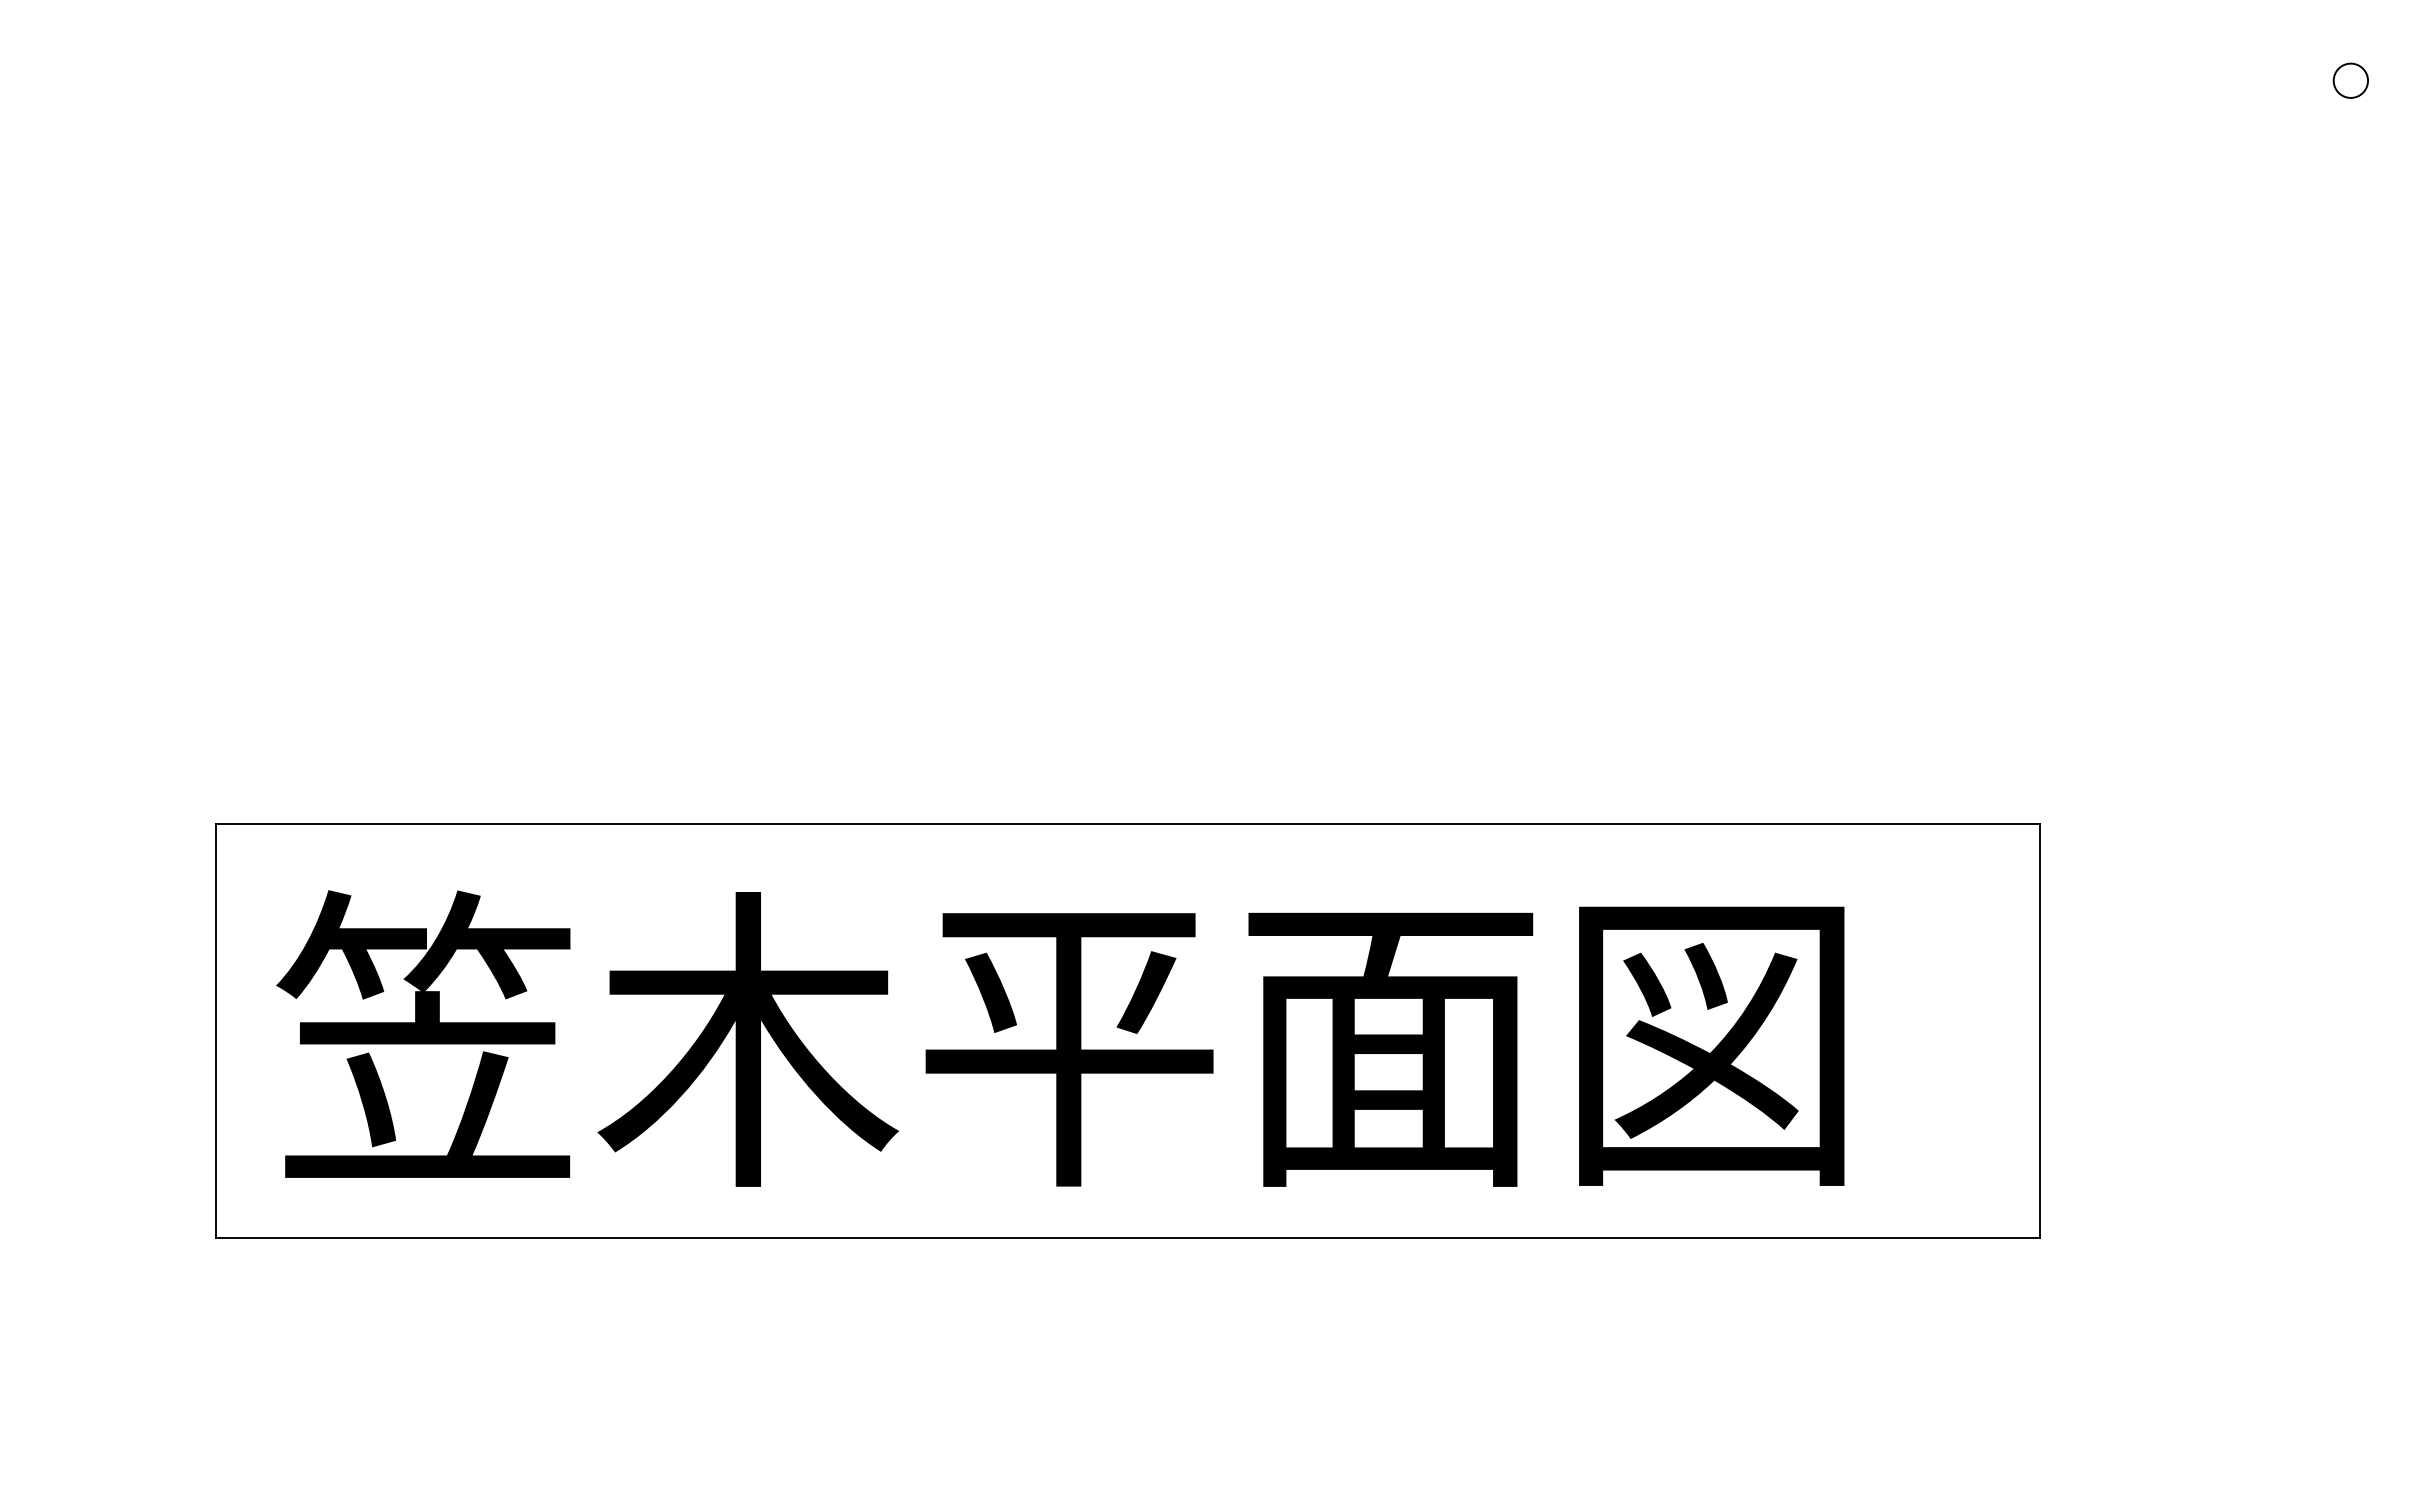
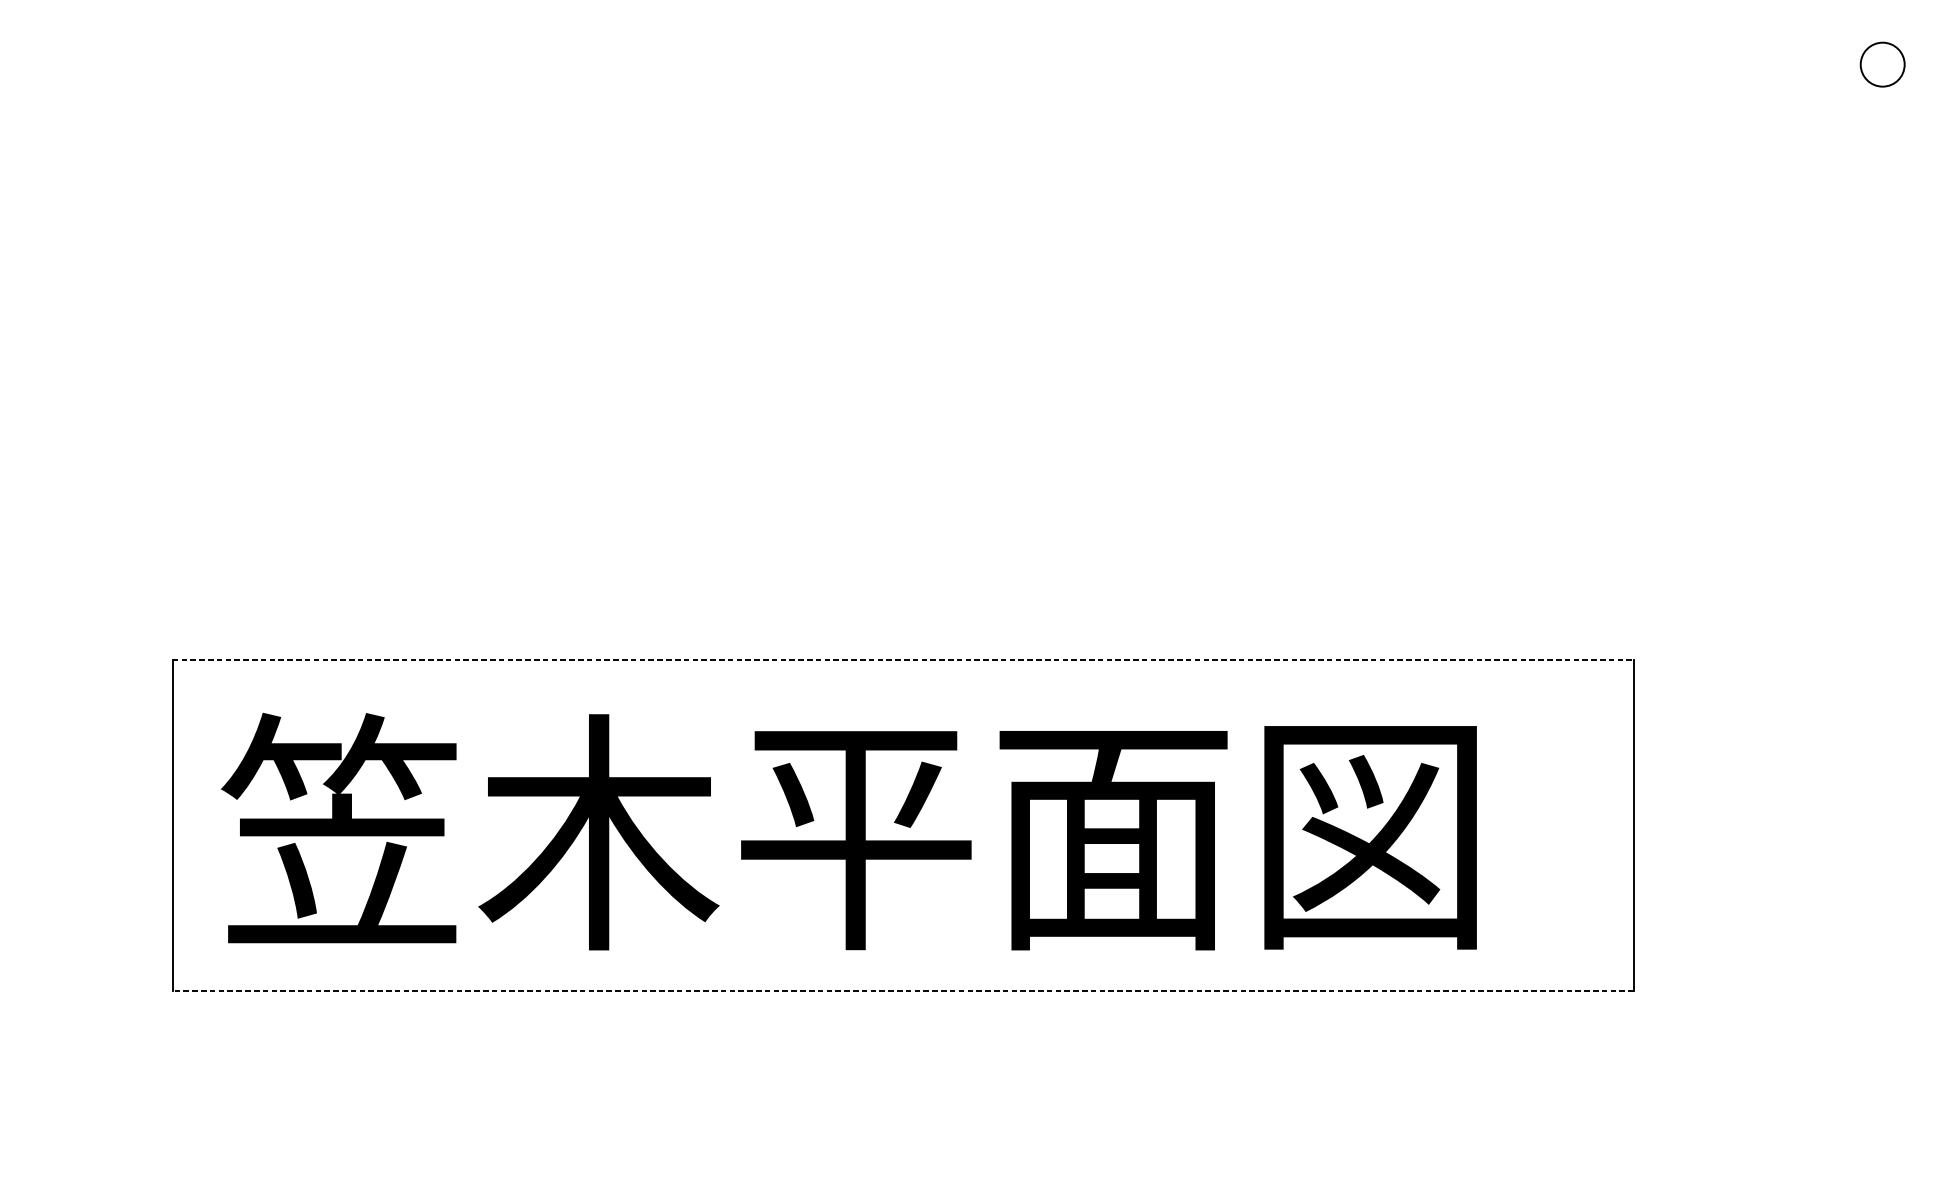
circle: (2350, 80) -> (1882, 64), size x1.6
line: (1128, 823) -> (903, 659), solid -> dashed
line: (1127, 1237) -> (902, 990), solid -> dashed

